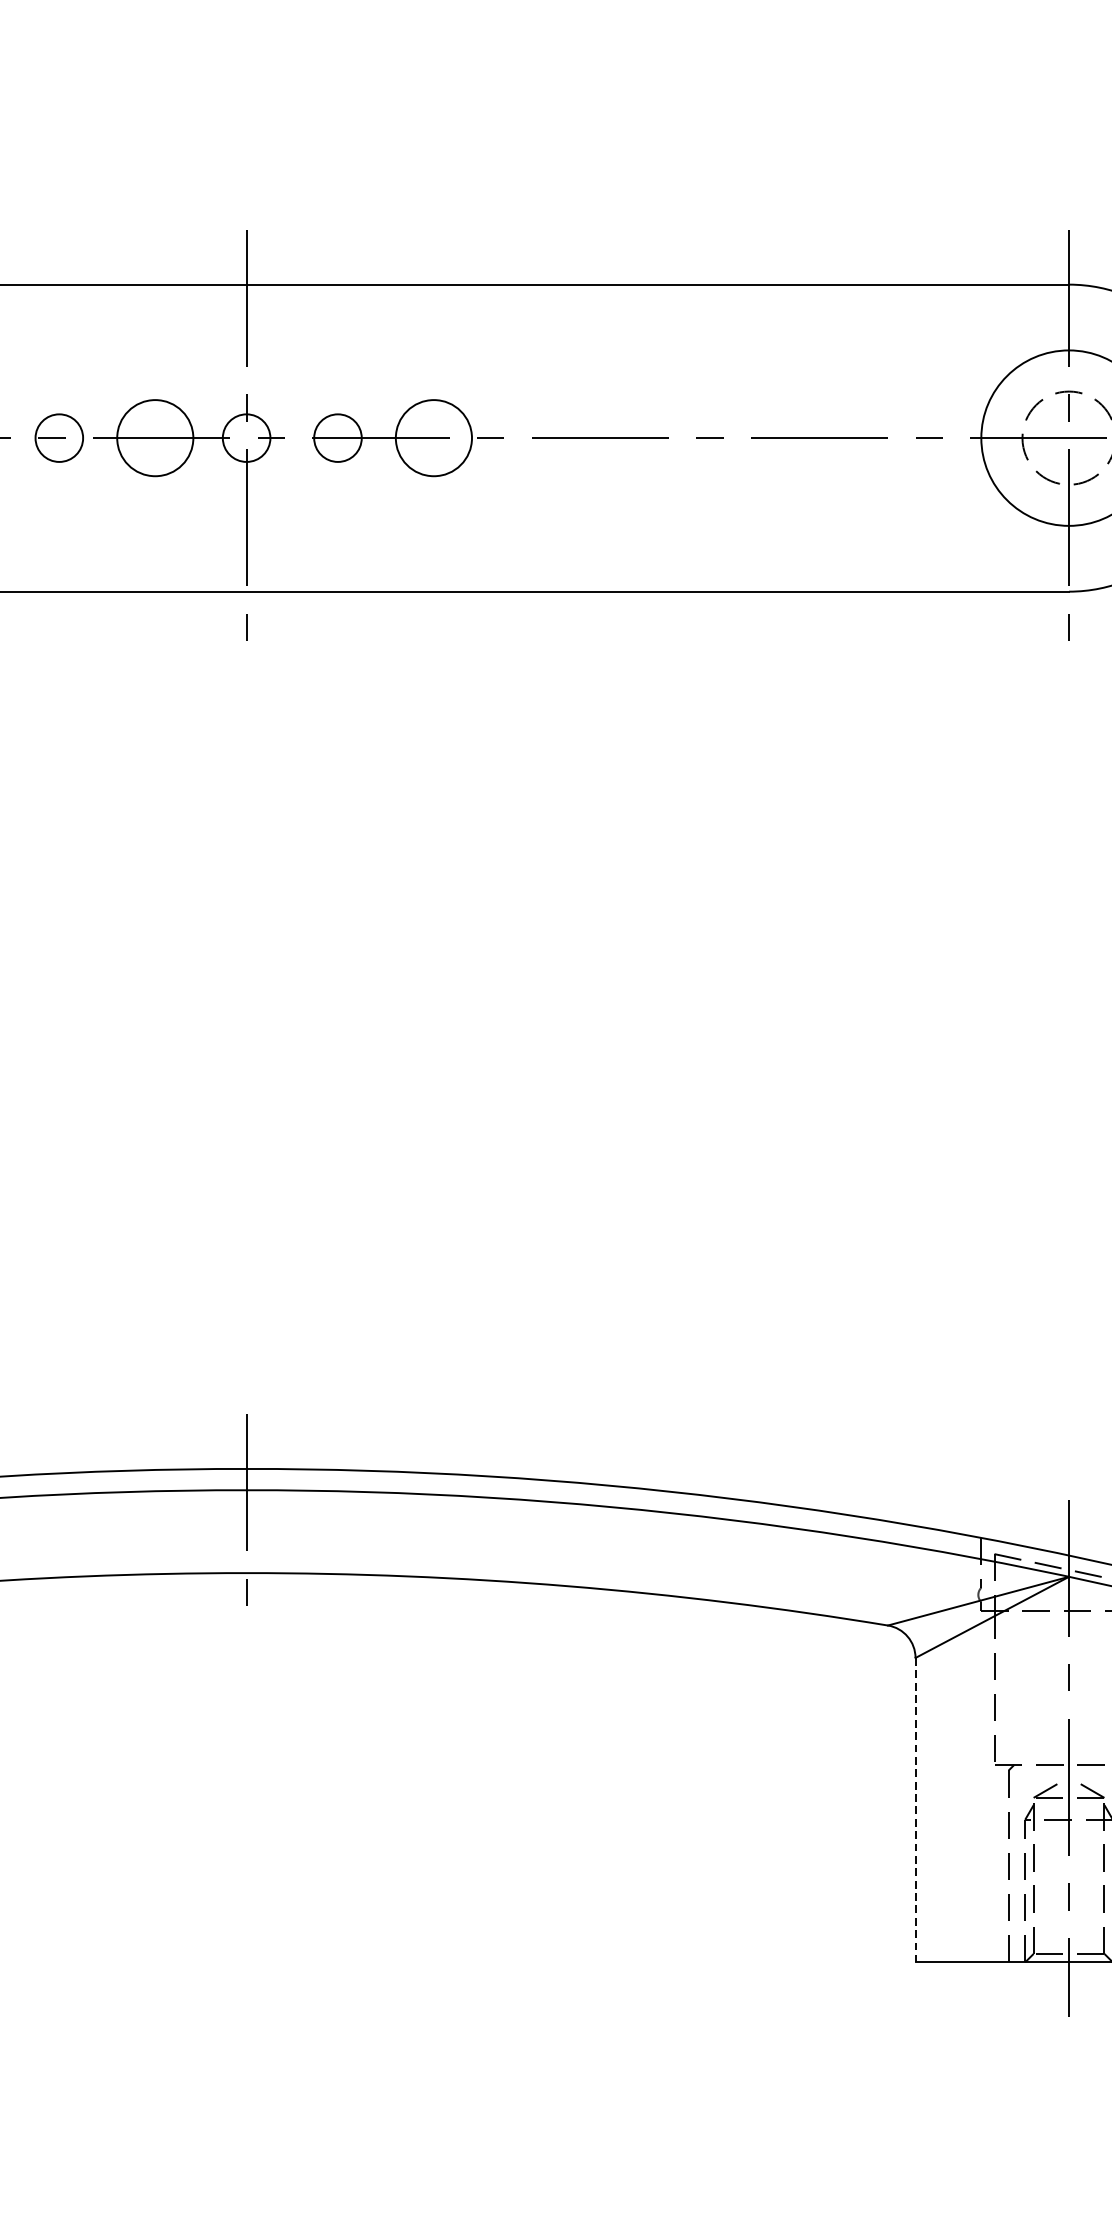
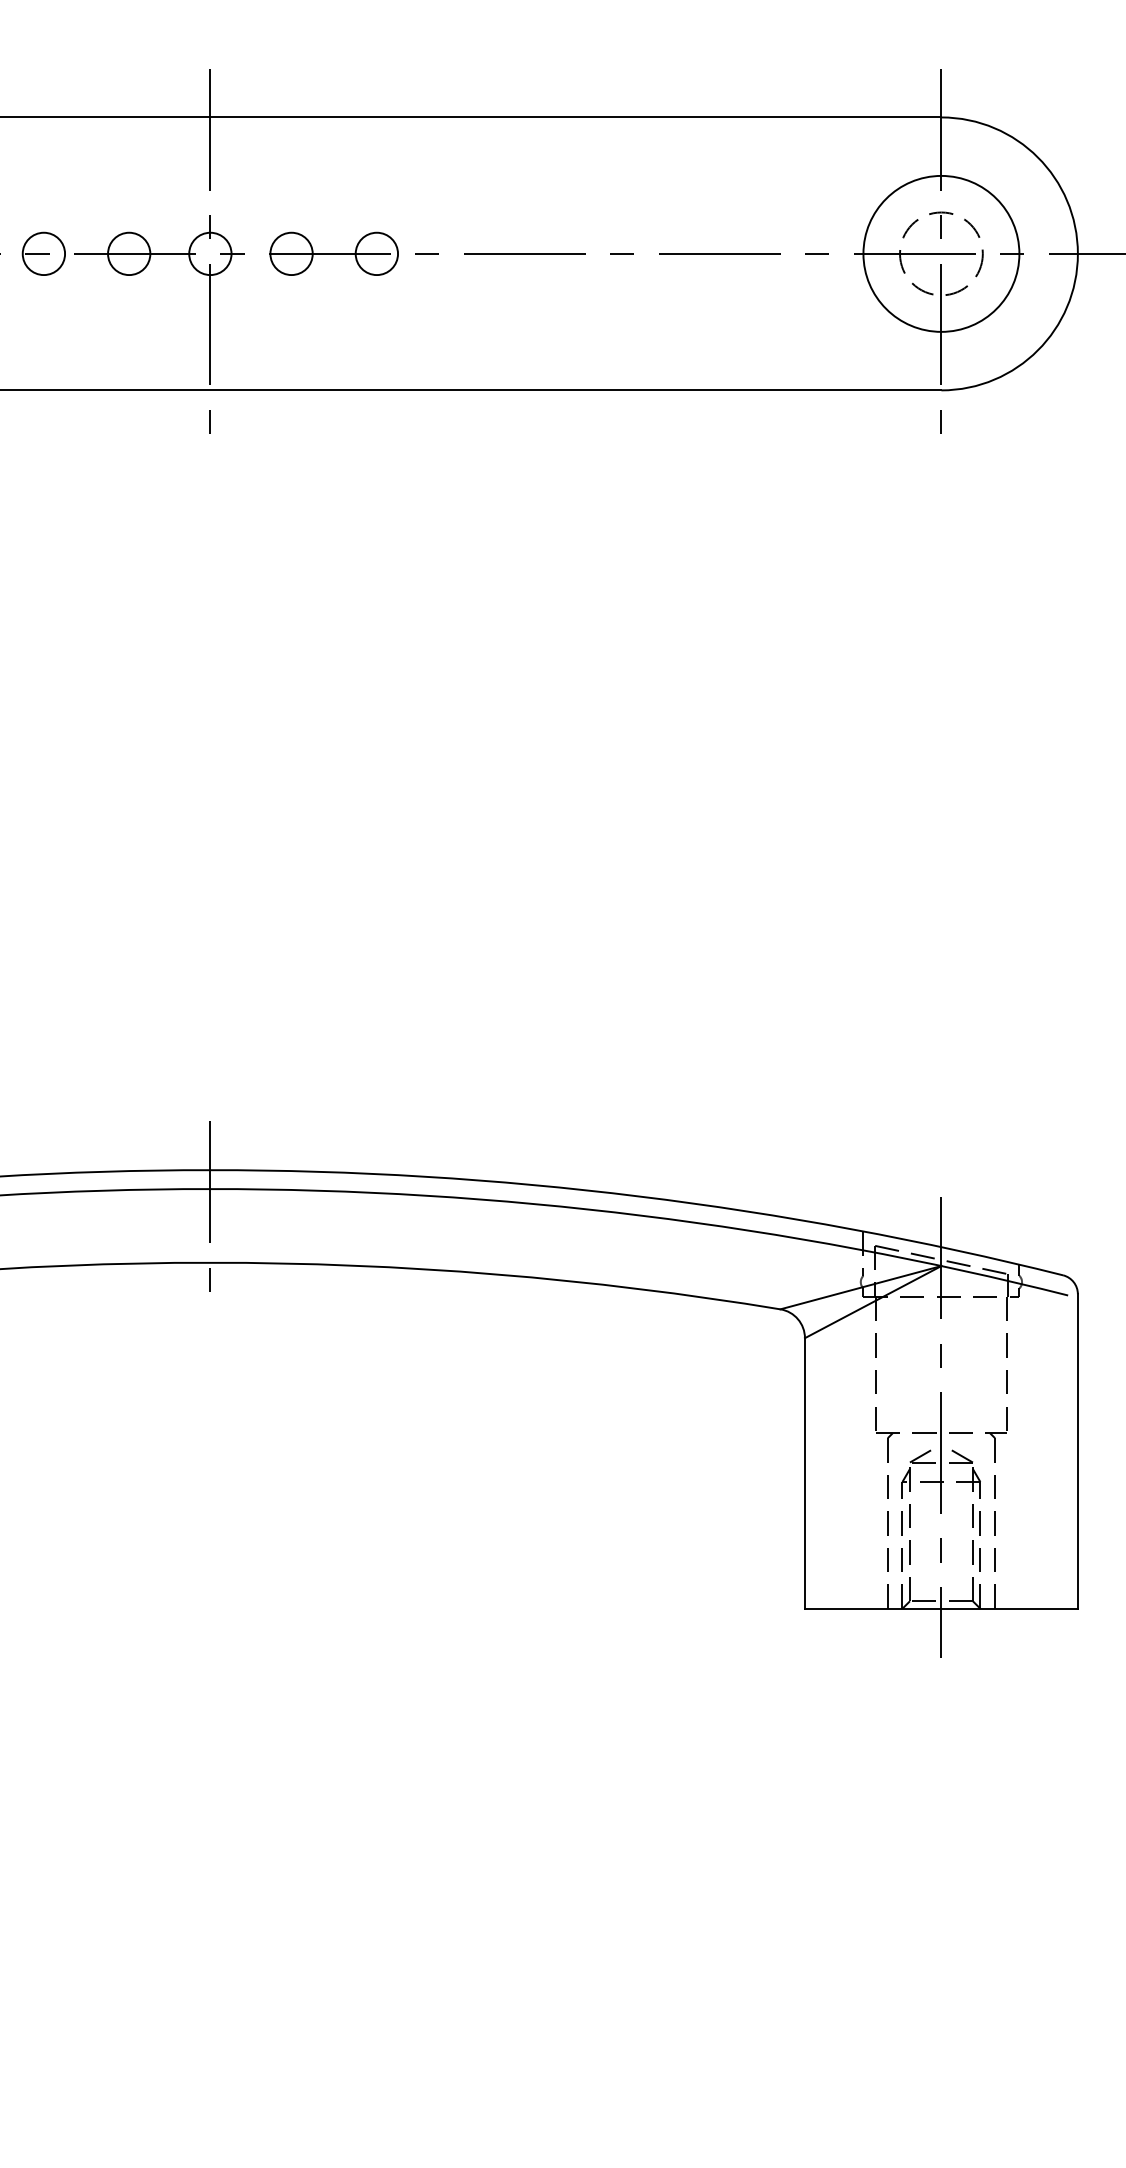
circle: (155, 437) -> (129, 253), size x0.62
circle: (433, 437) -> (376, 253), size x0.62
line: (915, 1810) -> (804, 1473), dashed -> solid

